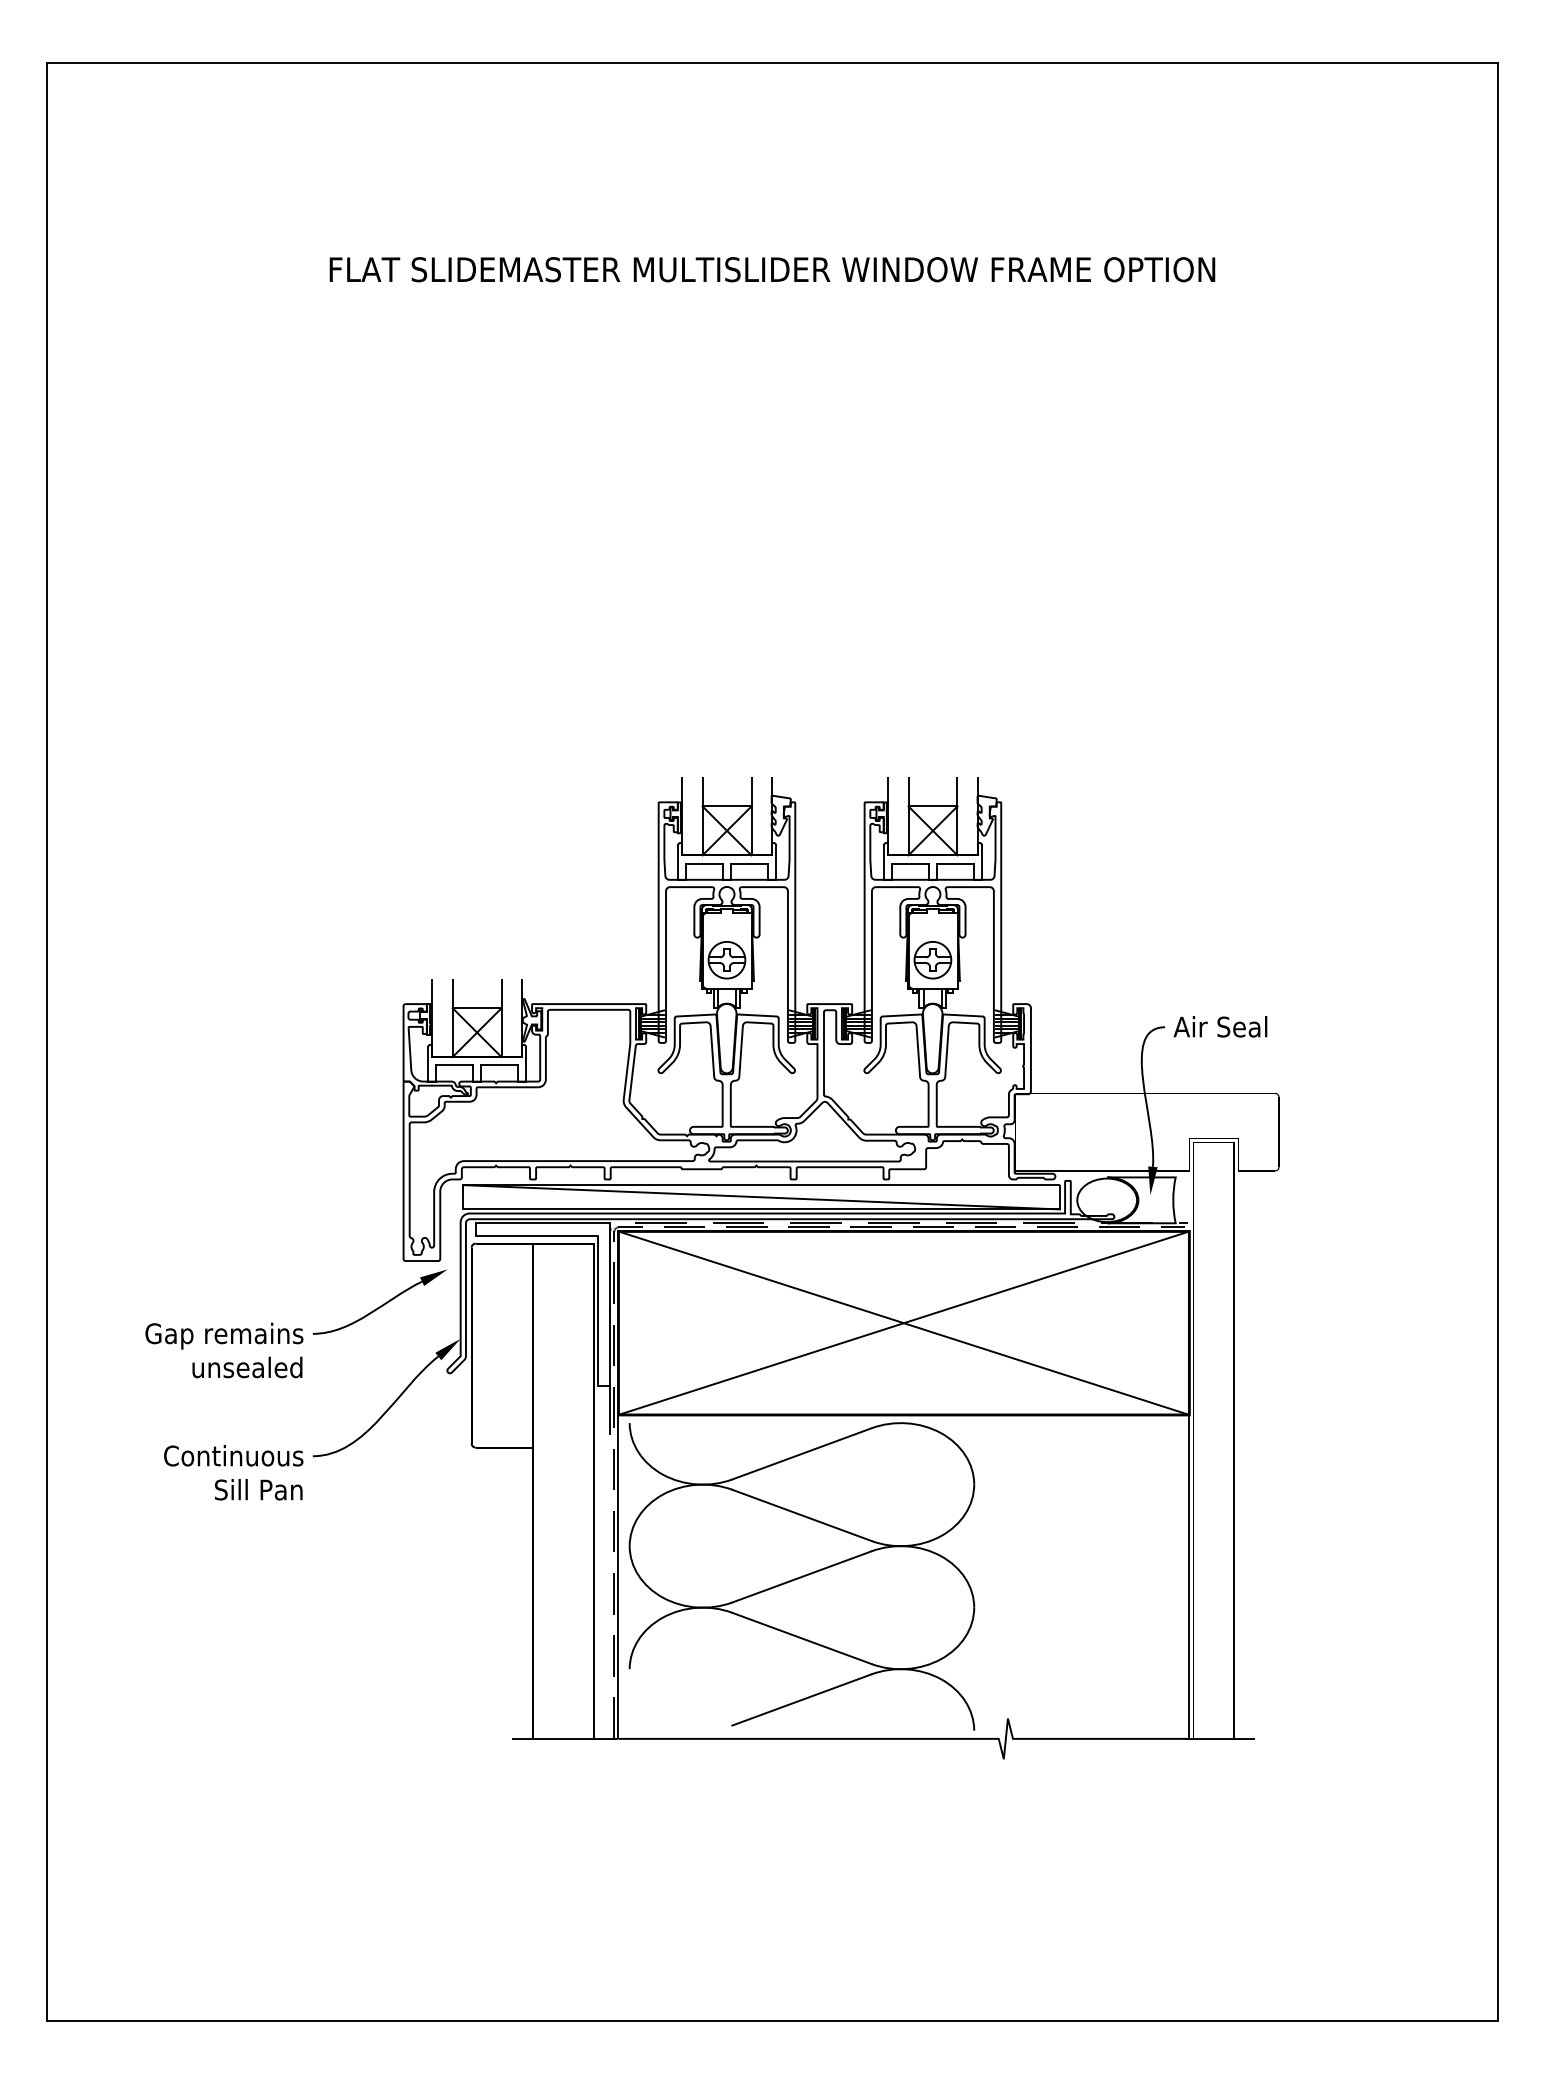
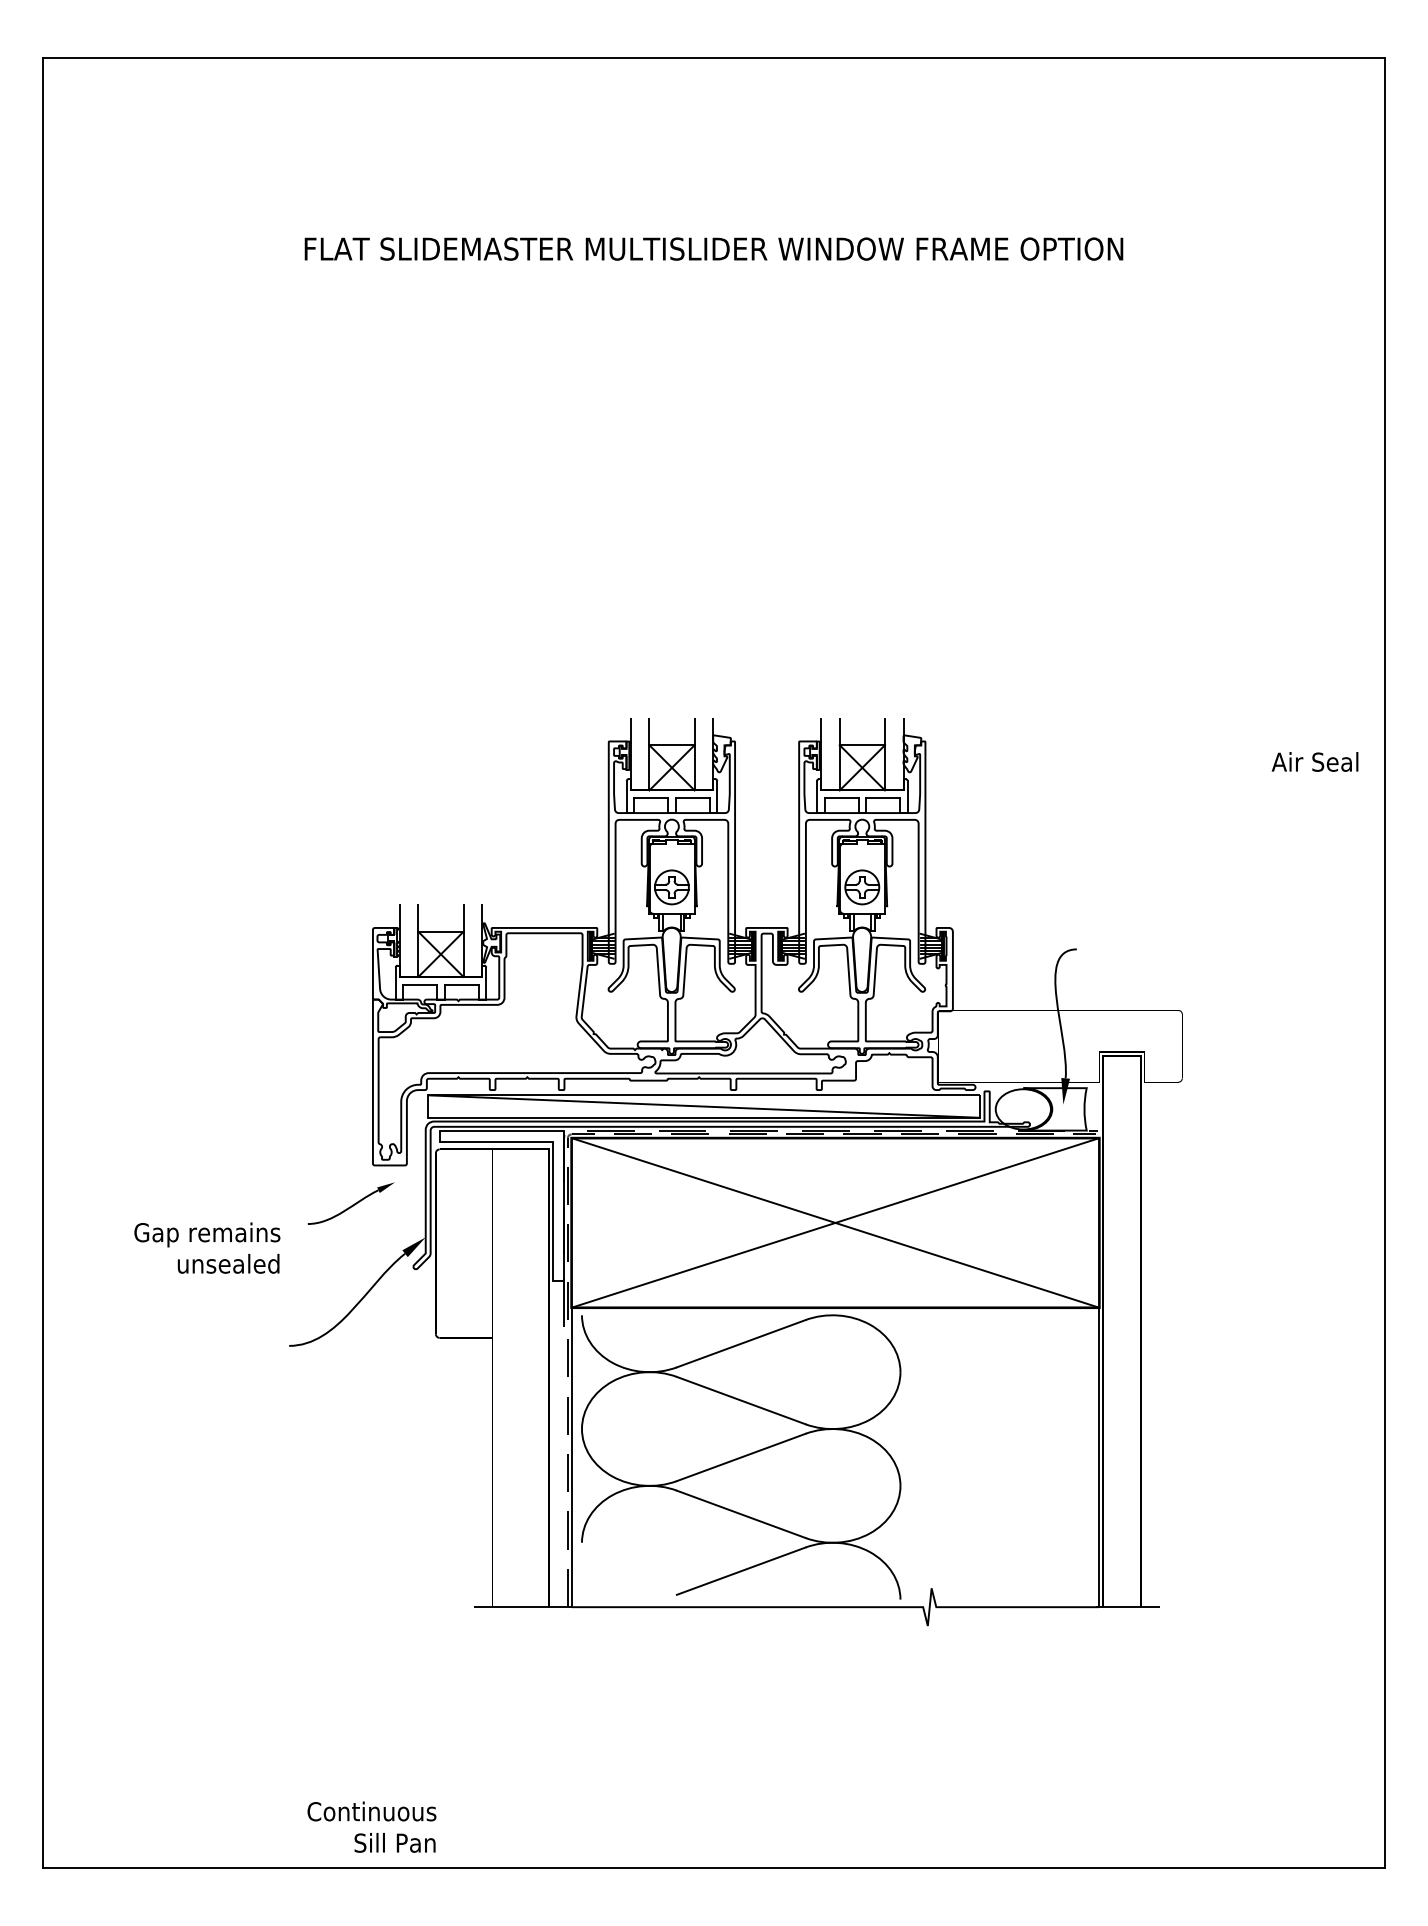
text: (1219, 1026) -> (1314, 761), moved
part: (380, 1302) -> (351, 1203), size x0.7
text: (233, 1472) -> (371, 1826), moved

